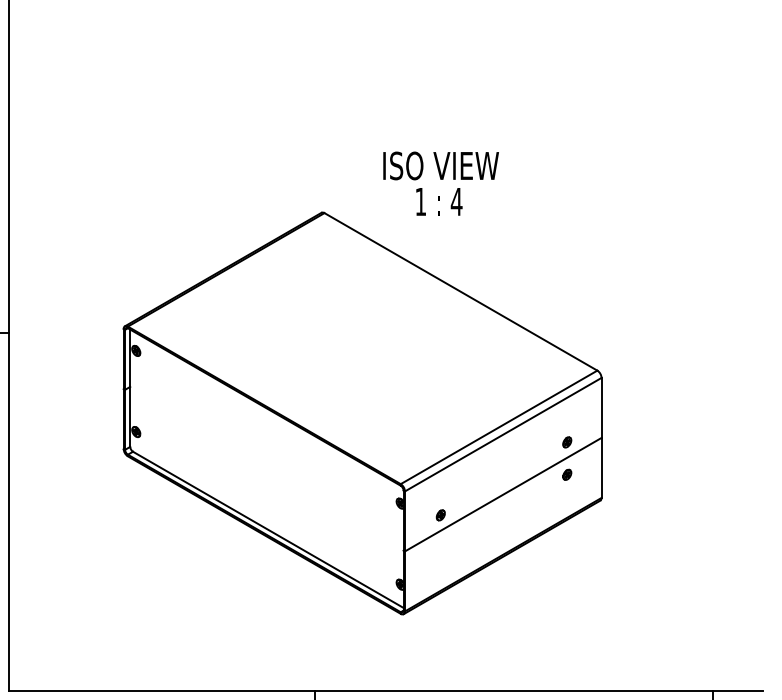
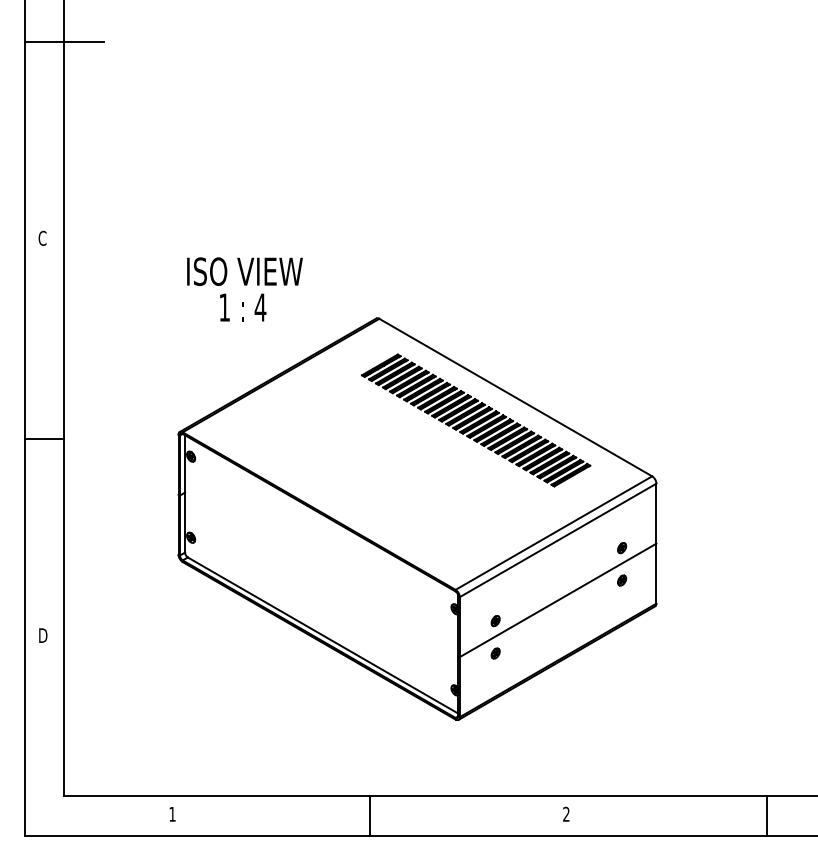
text: (440, 183) -> (244, 289), moved
part: (420, 314) -> (475, 420), added
part: (440, 547) -> (495, 653), added

